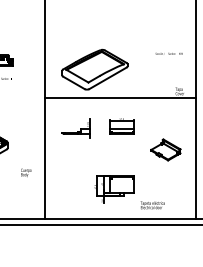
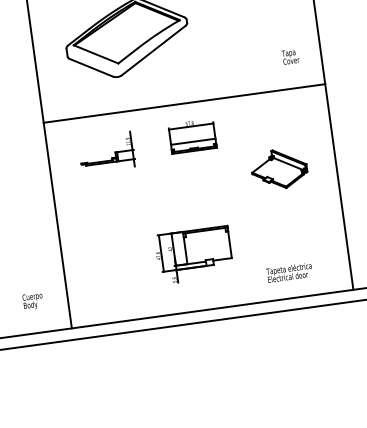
line: (120, 98) -> (184, 103), moved
text: (26, 172) -> (33, 300), moved
text: (152, 205) -> (289, 273), moved

